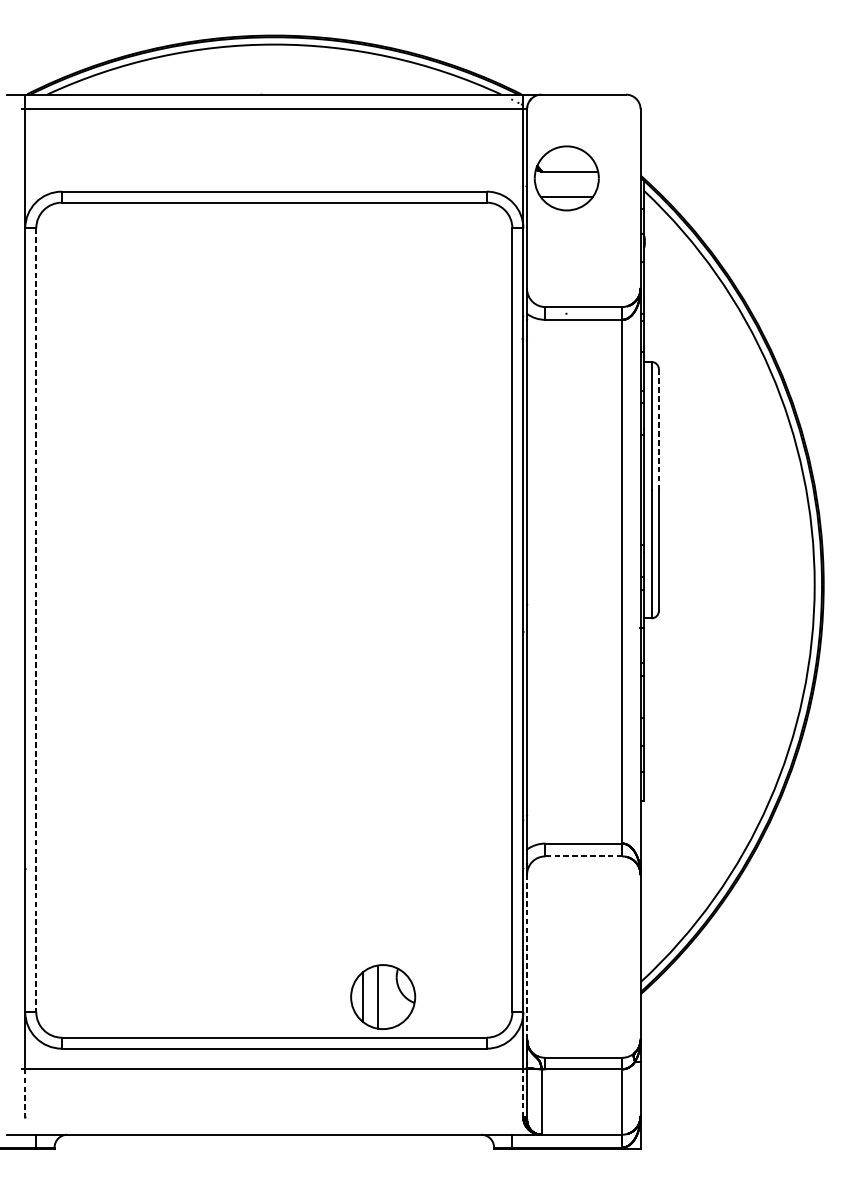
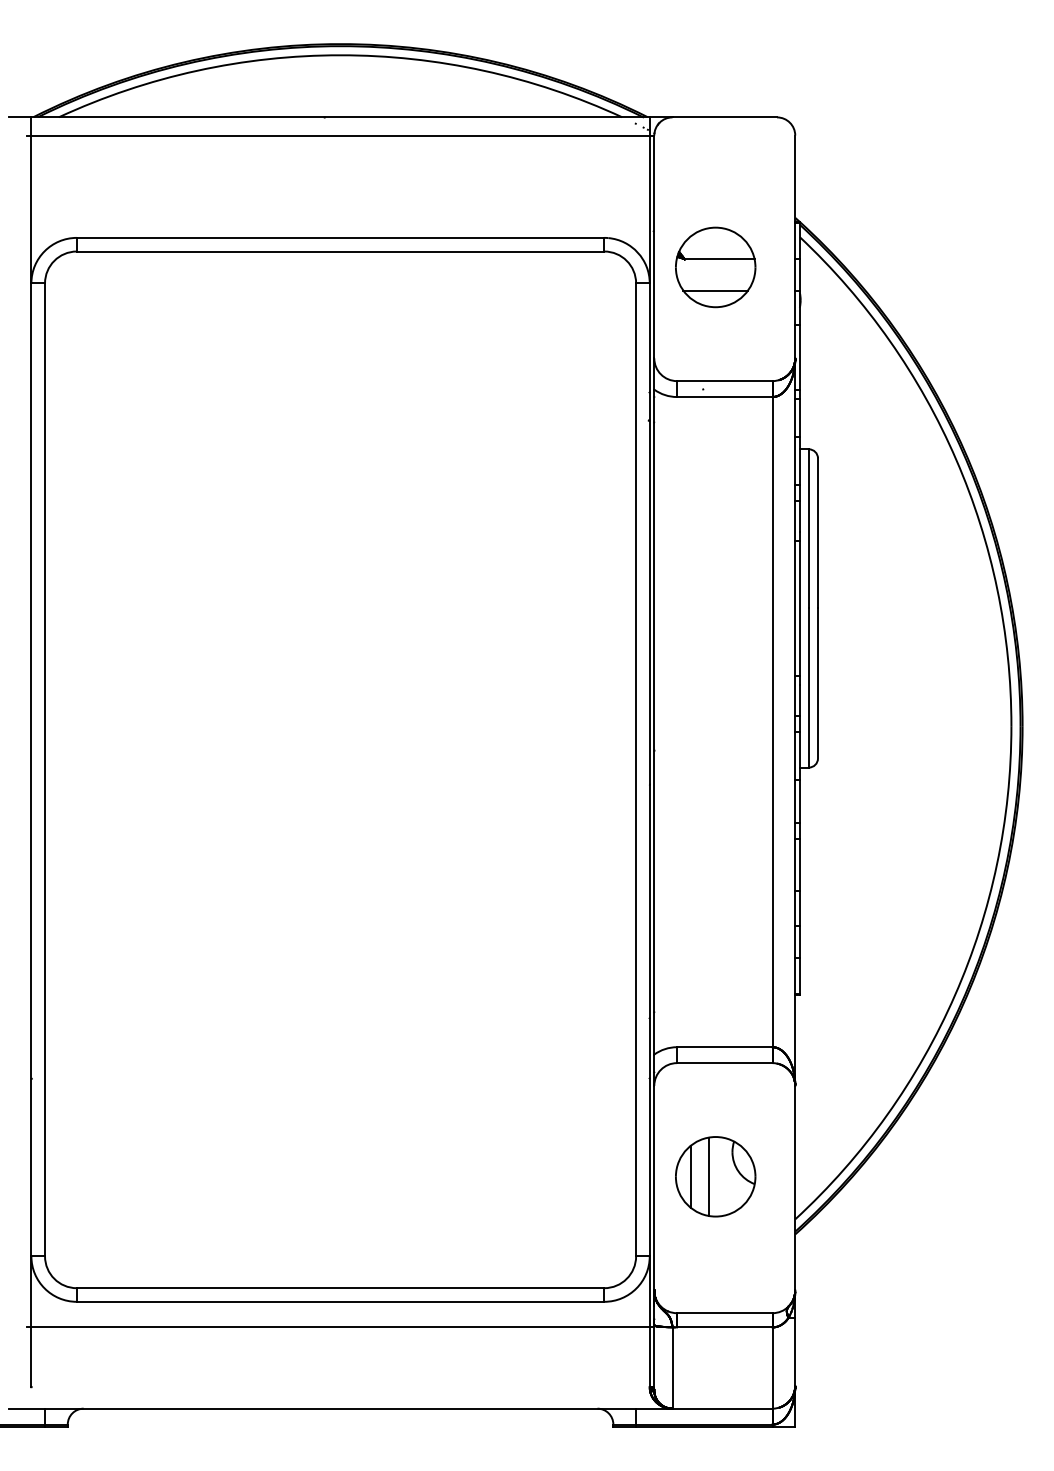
part: (566, 178) -> (715, 267), moved
line: (658, 428) -> (817, 532), dashed -> solid
line: (36, 619) -> (45, 769), dashed -> solid
line: (583, 856) -> (724, 1063), dashed -> solid
line: (527, 956) -> (654, 1187), dashed -> solid
part: (383, 996) -> (715, 1176), moved
line: (523, 1092) -> (649, 1356), dashed -> solid
line: (25, 1093) -> (31, 1357), dashed -> solid

